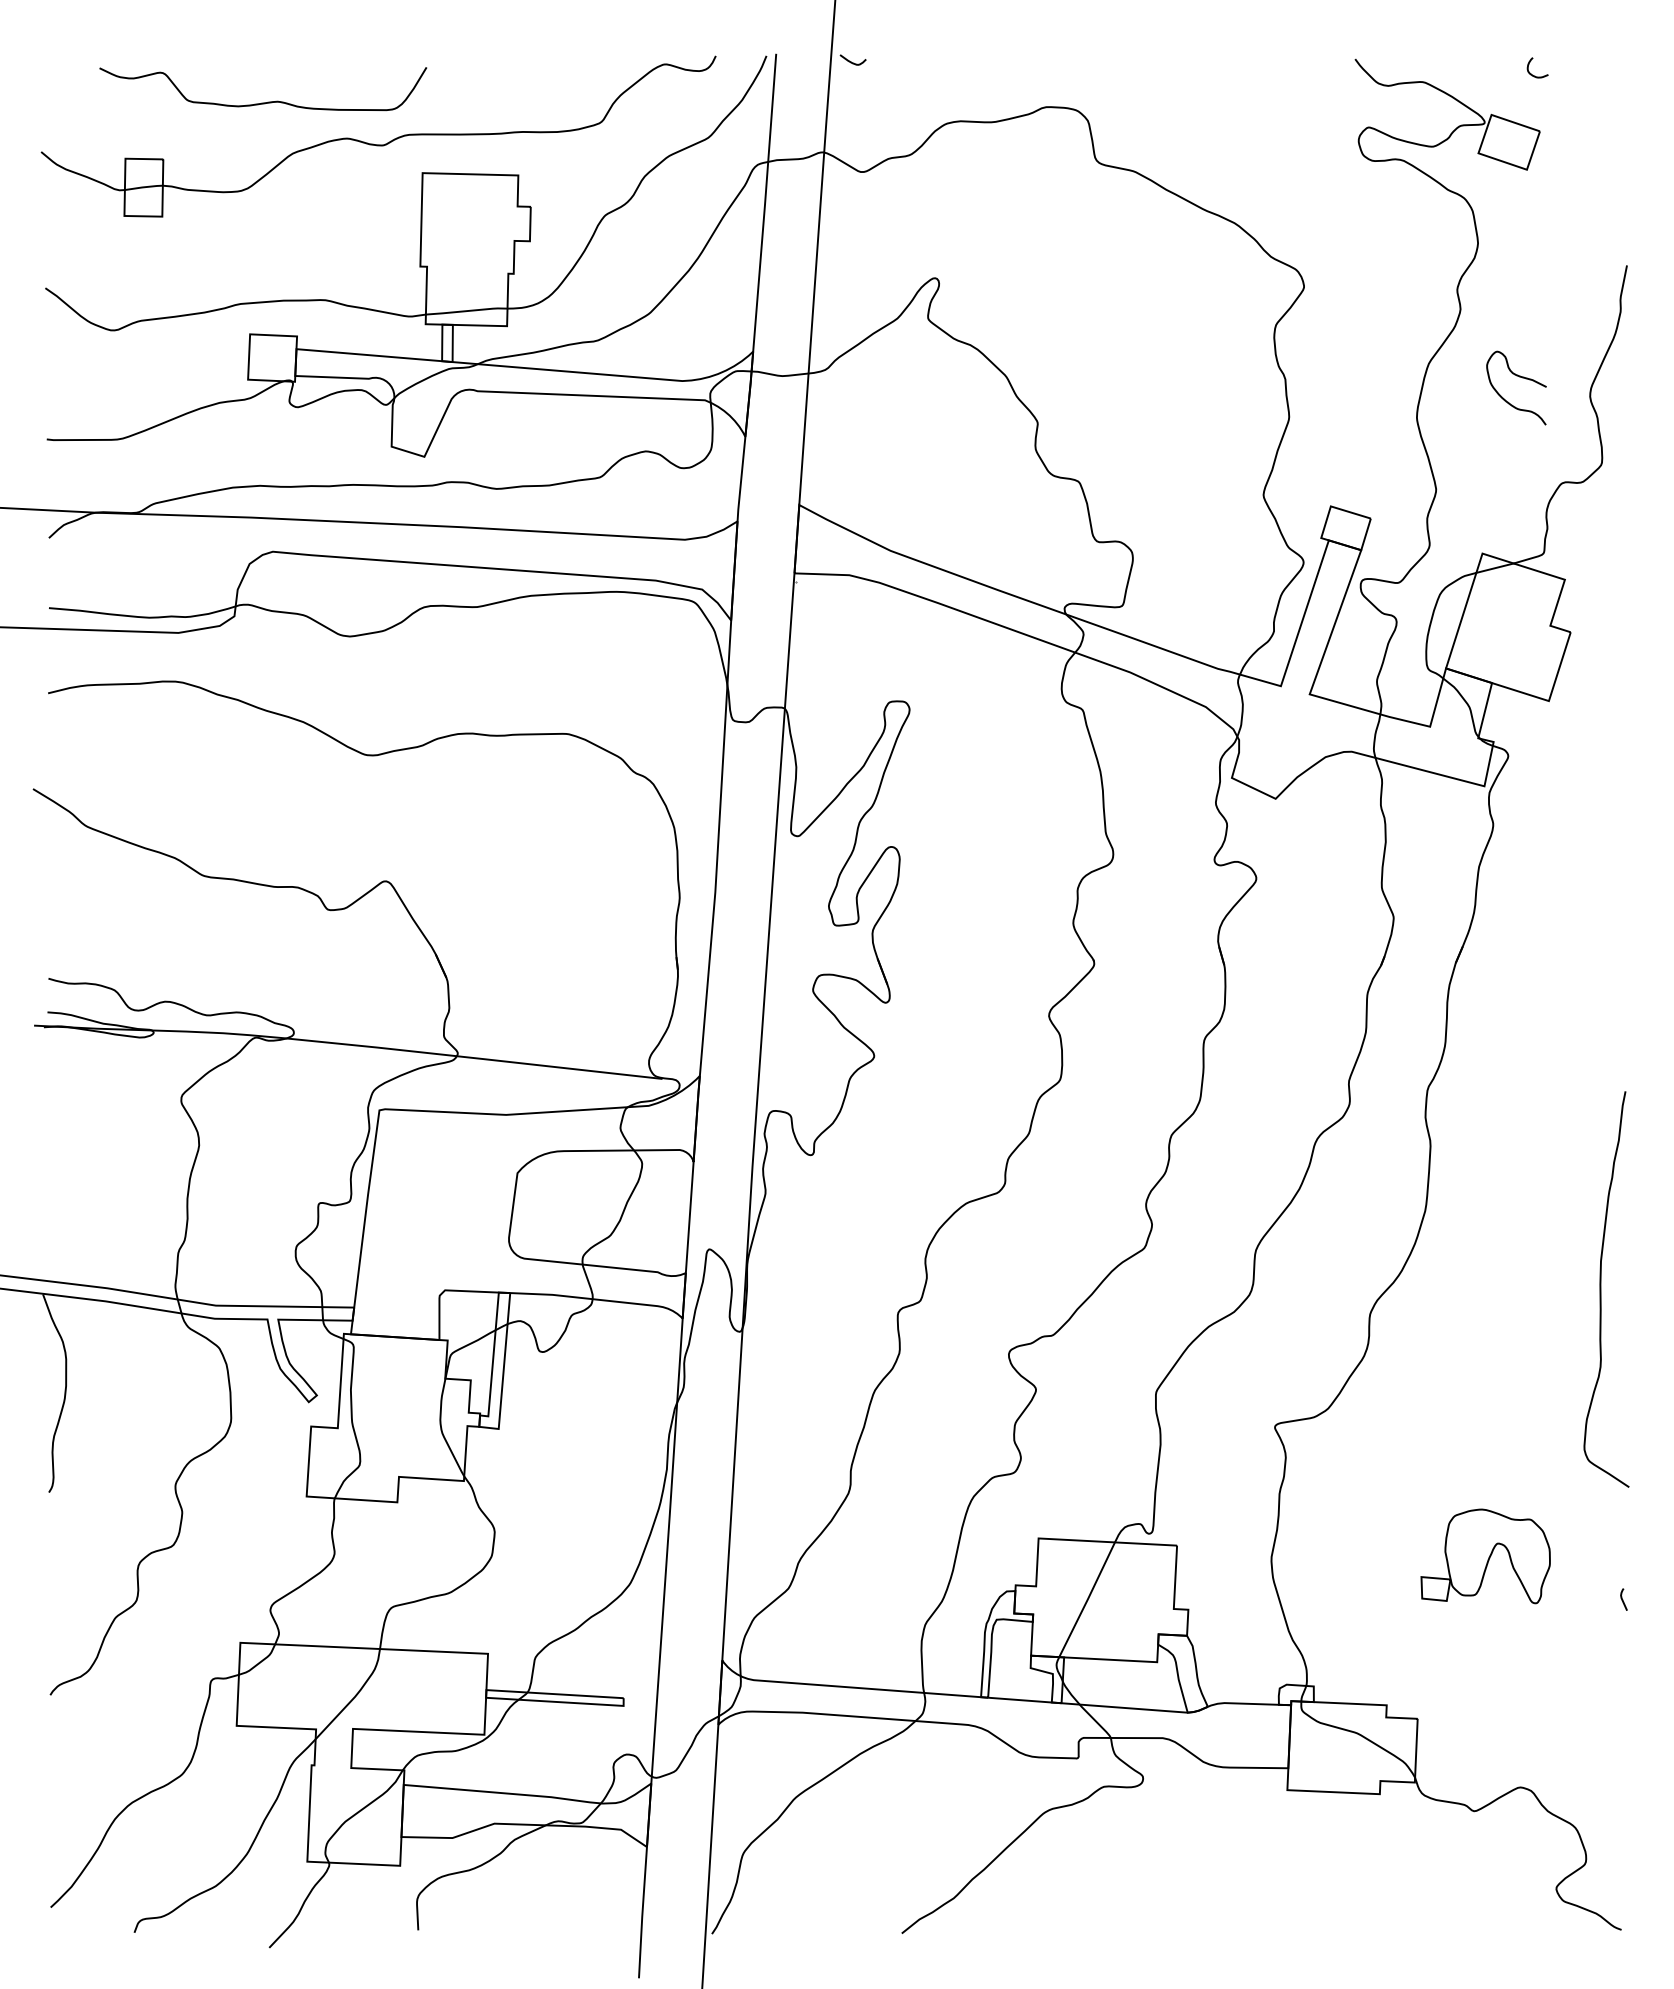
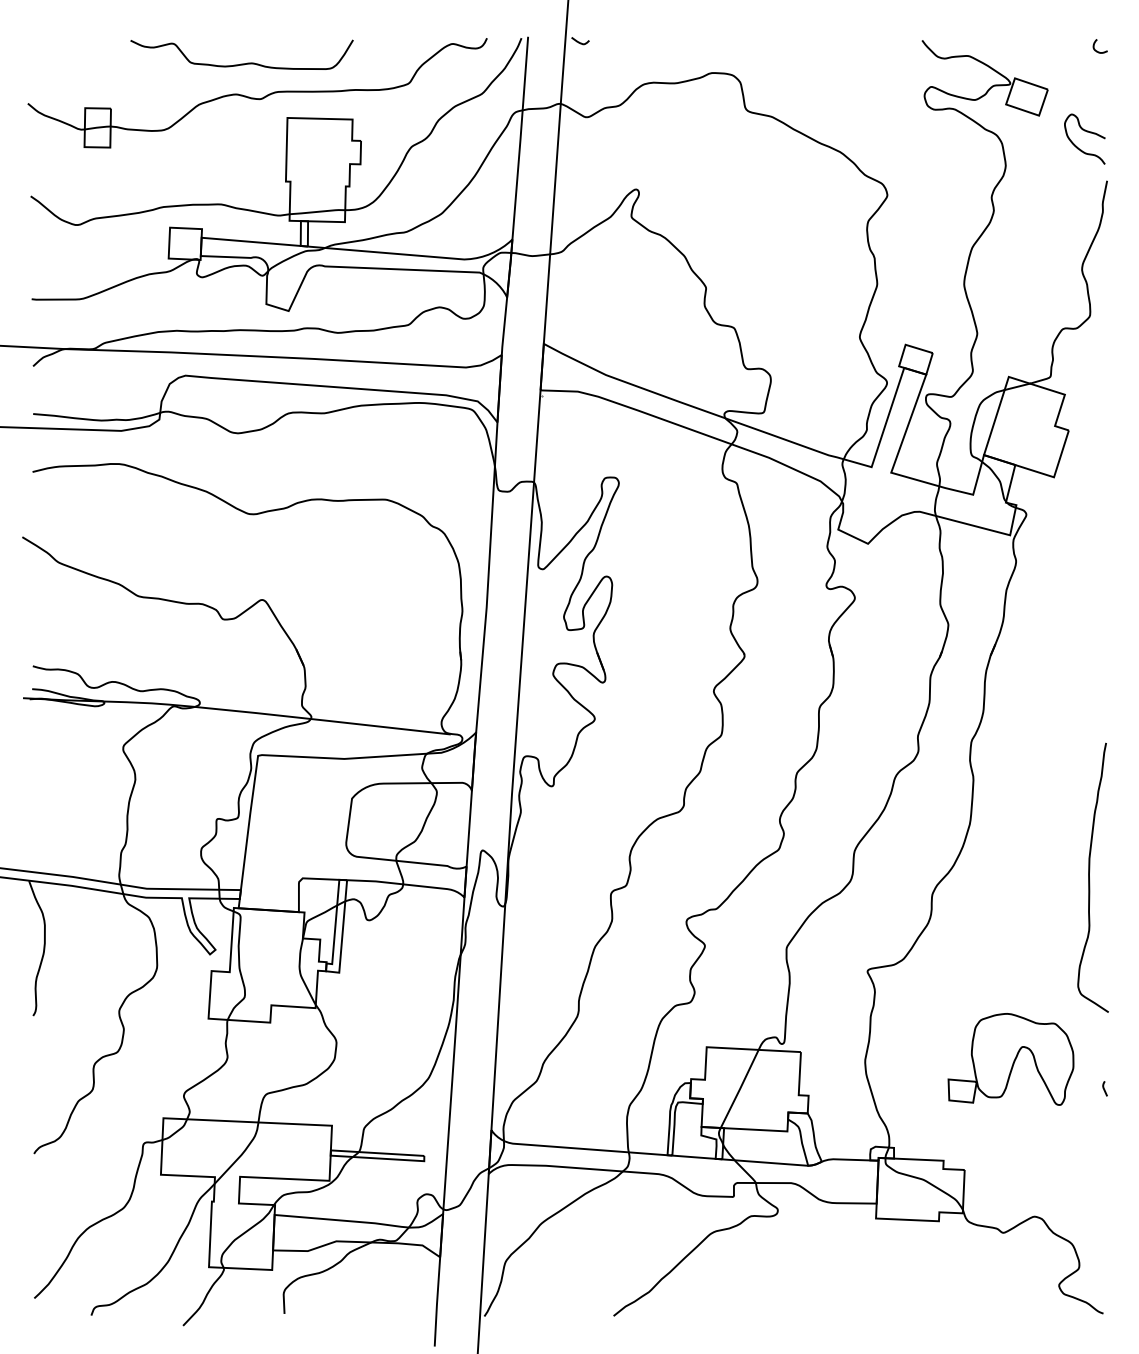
curve: (1533, 73) -> (1097, 50), moved
curve: (262, 101) -> (241, 63), moved
curve: (1518, 378) -> (1086, 132), moved
part: (1484, 1556) -> (1010, 1059), size x1.43

